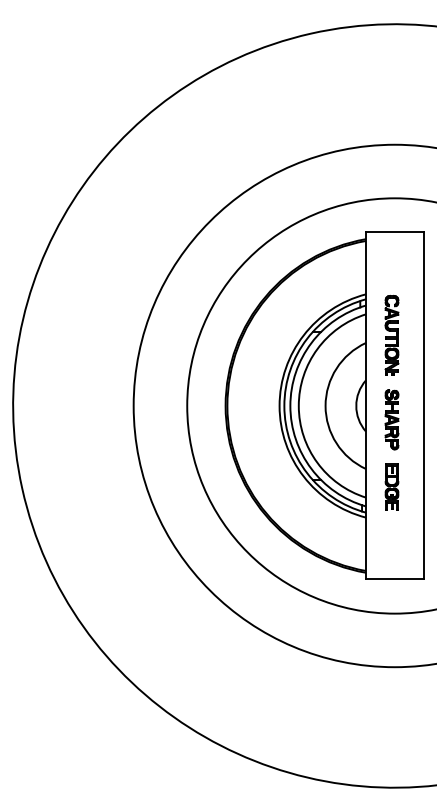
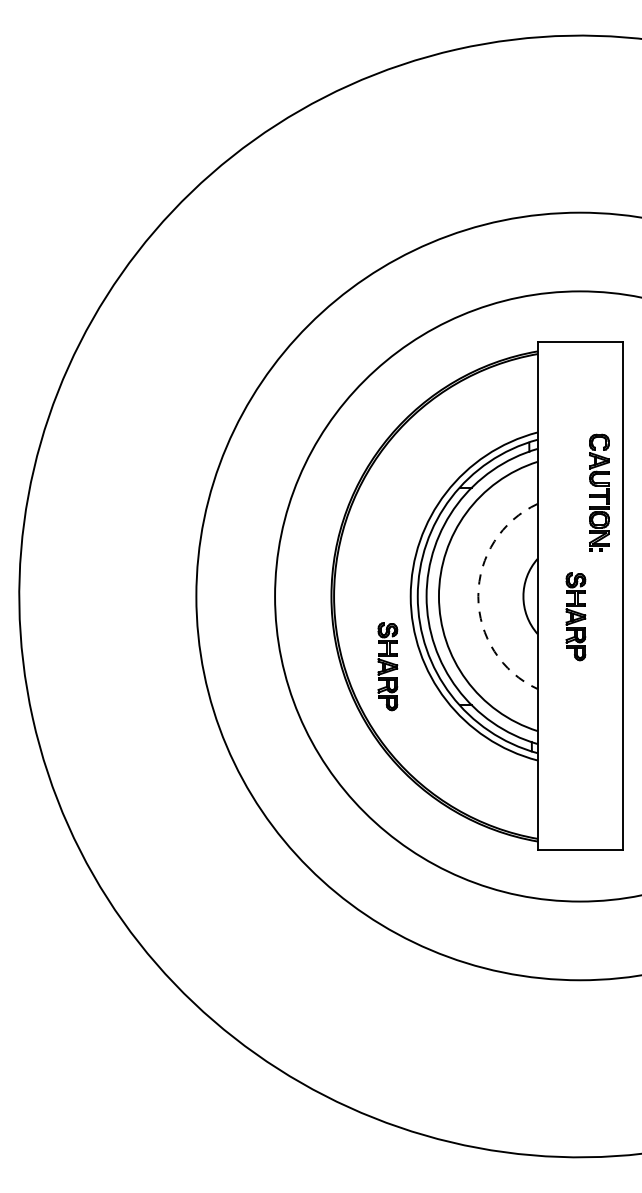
part: (391, 335) -> (598, 492), moved
arc: (325, 405) -> (478, 595), solid -> dashed
part: (263, 453) -> (387, 666), added
part: (391, 486) -> (575, 714), removed

